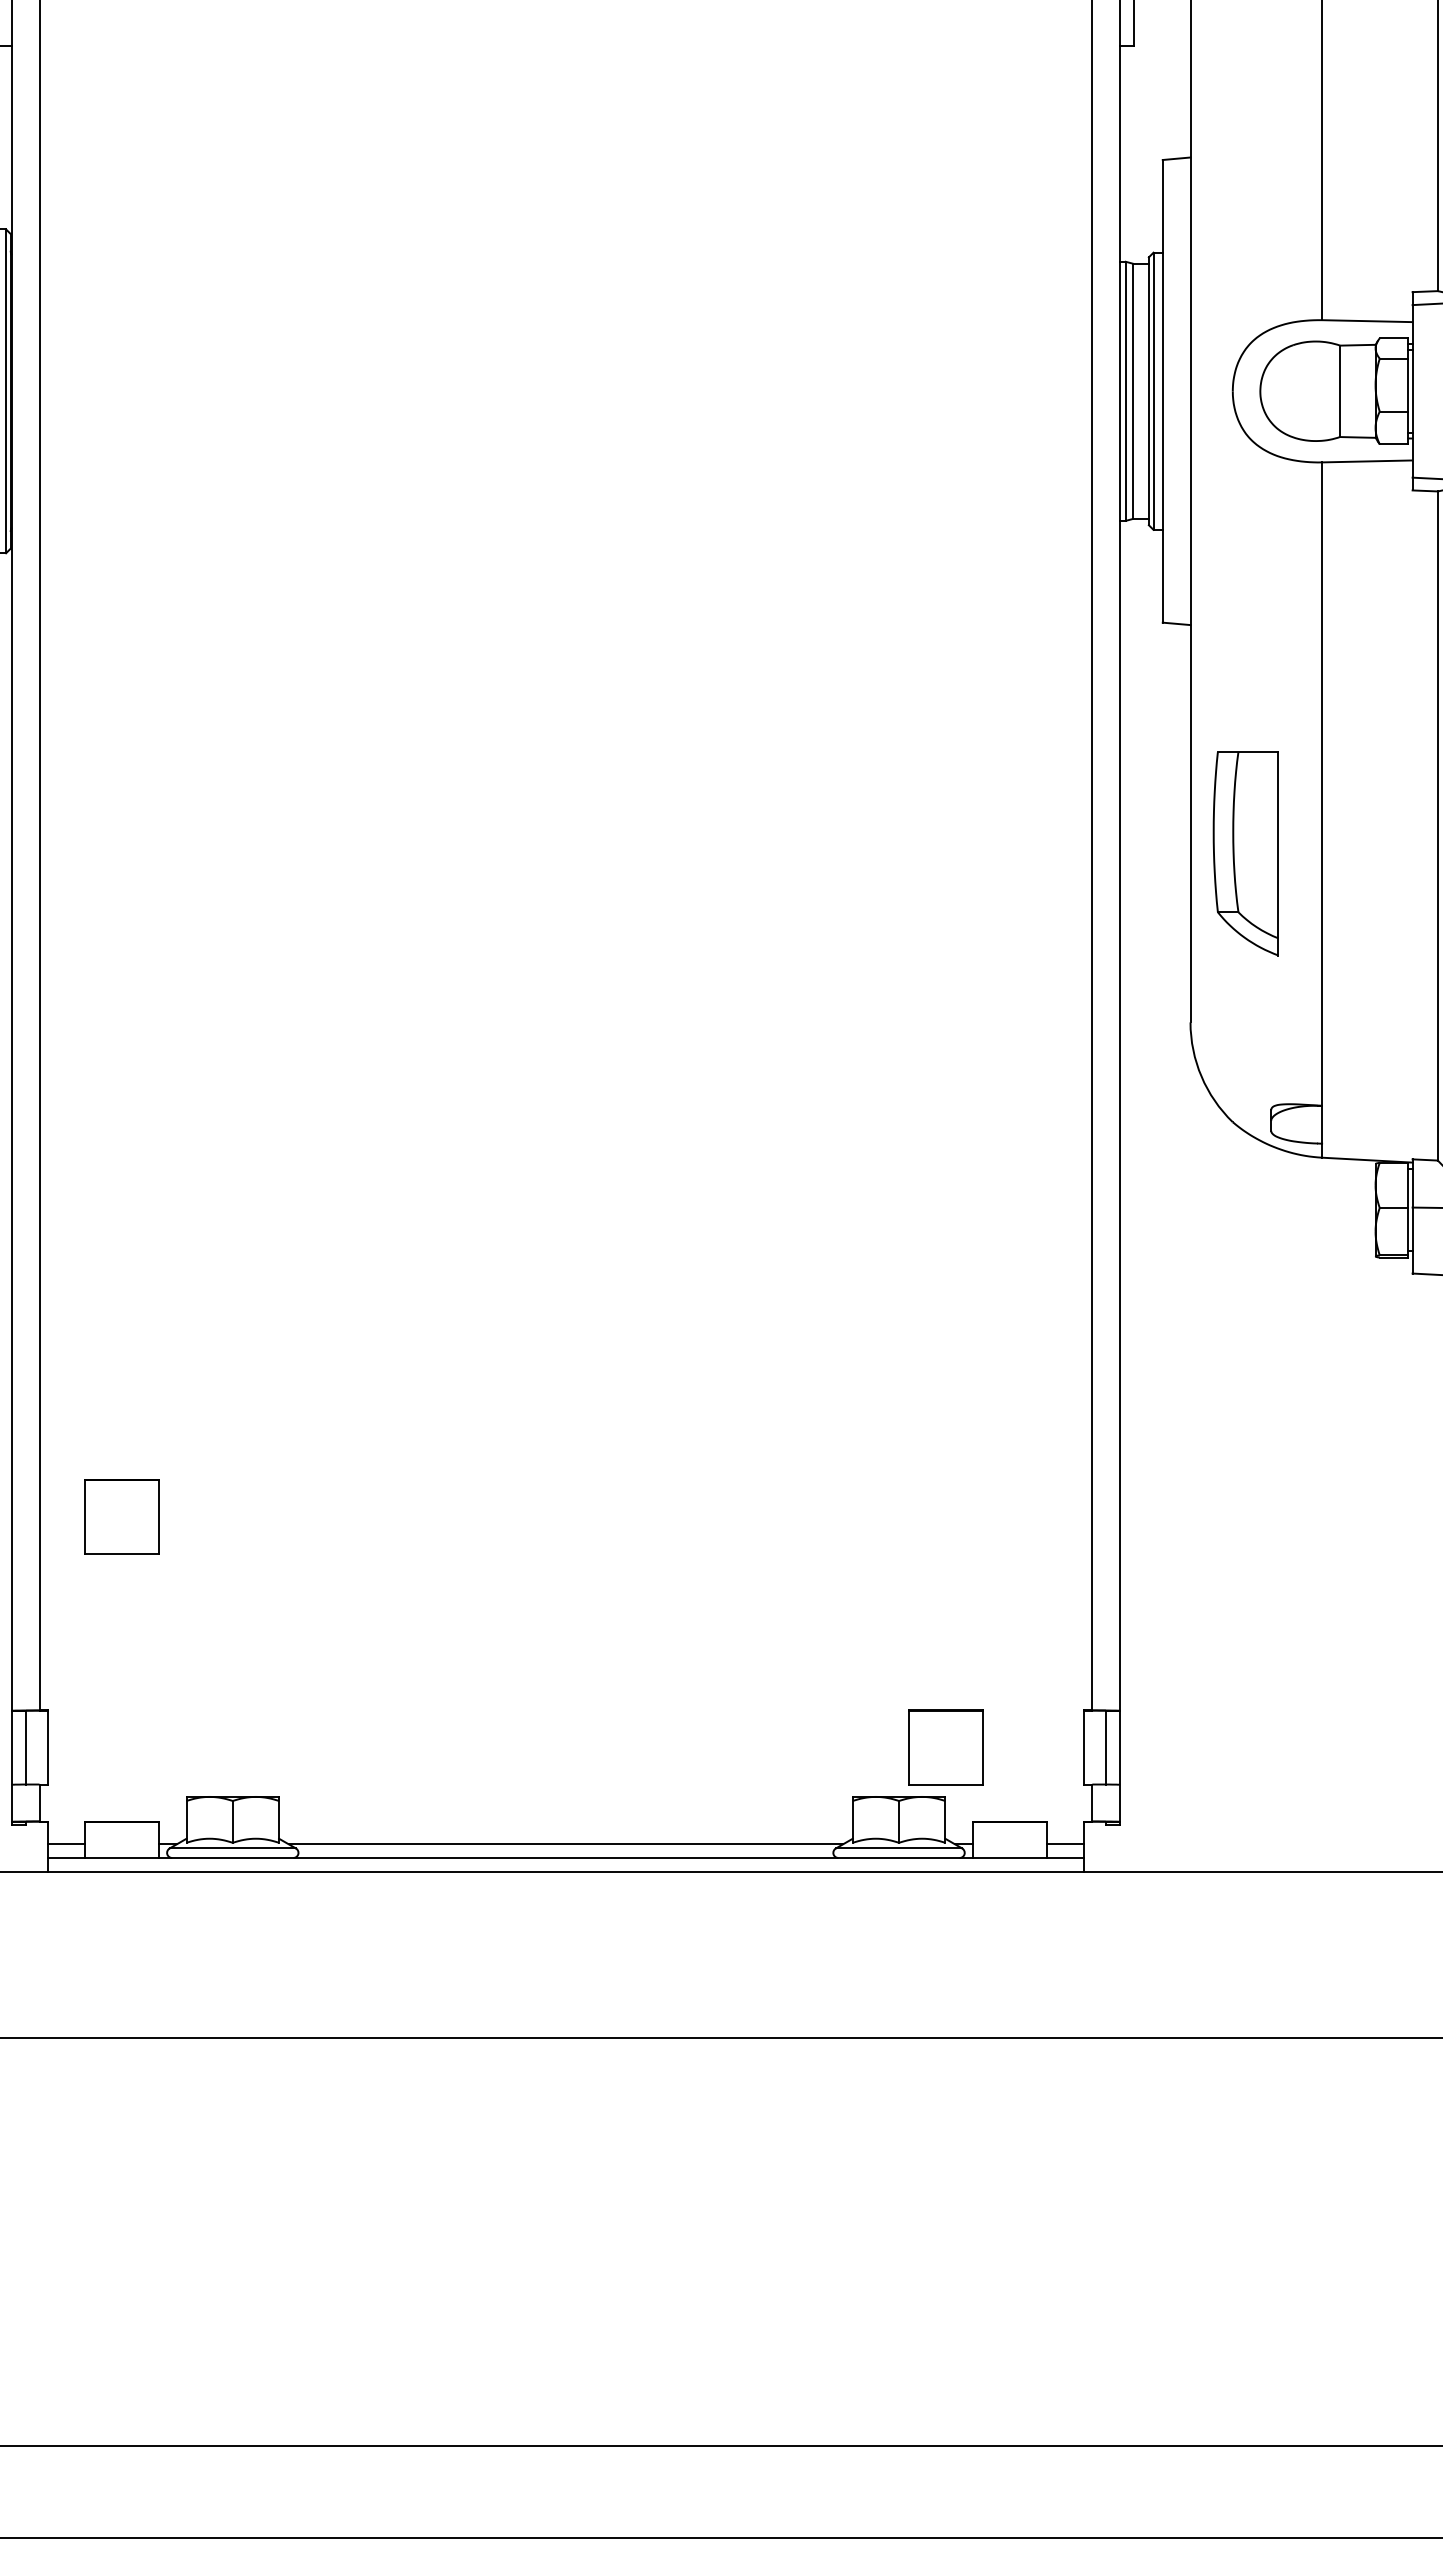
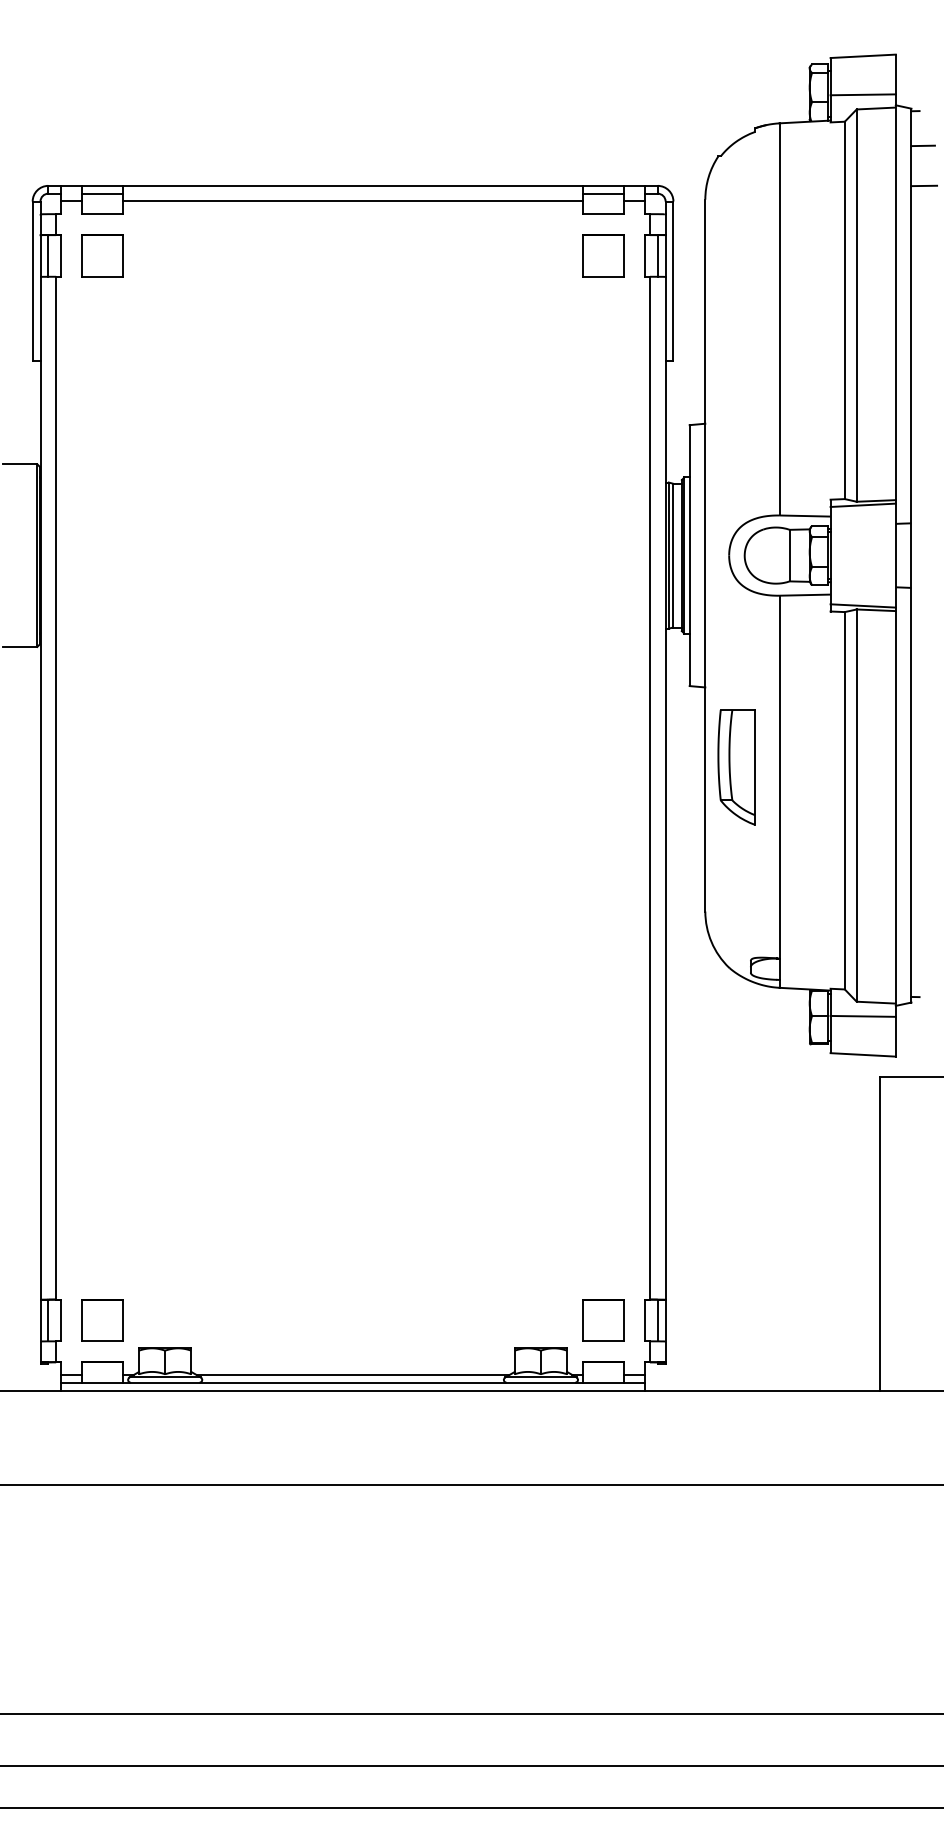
part: (1245, 853) -> (736, 767), moved
part: (121, 1517) -> (102, 1320), moved
part: (946, 1747) -> (603, 1320), moved

